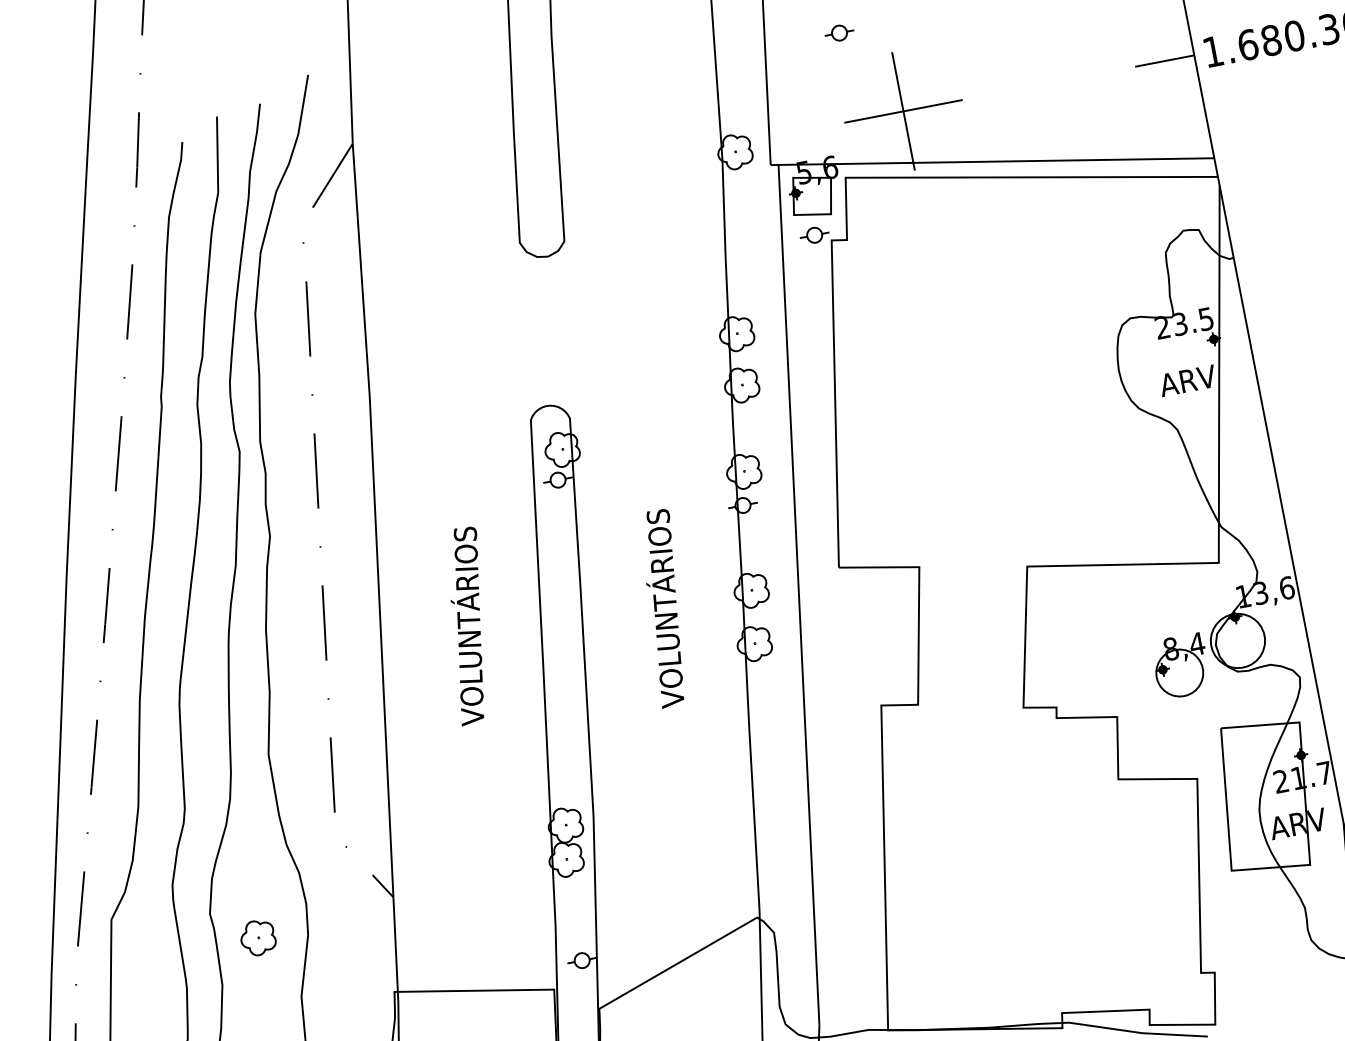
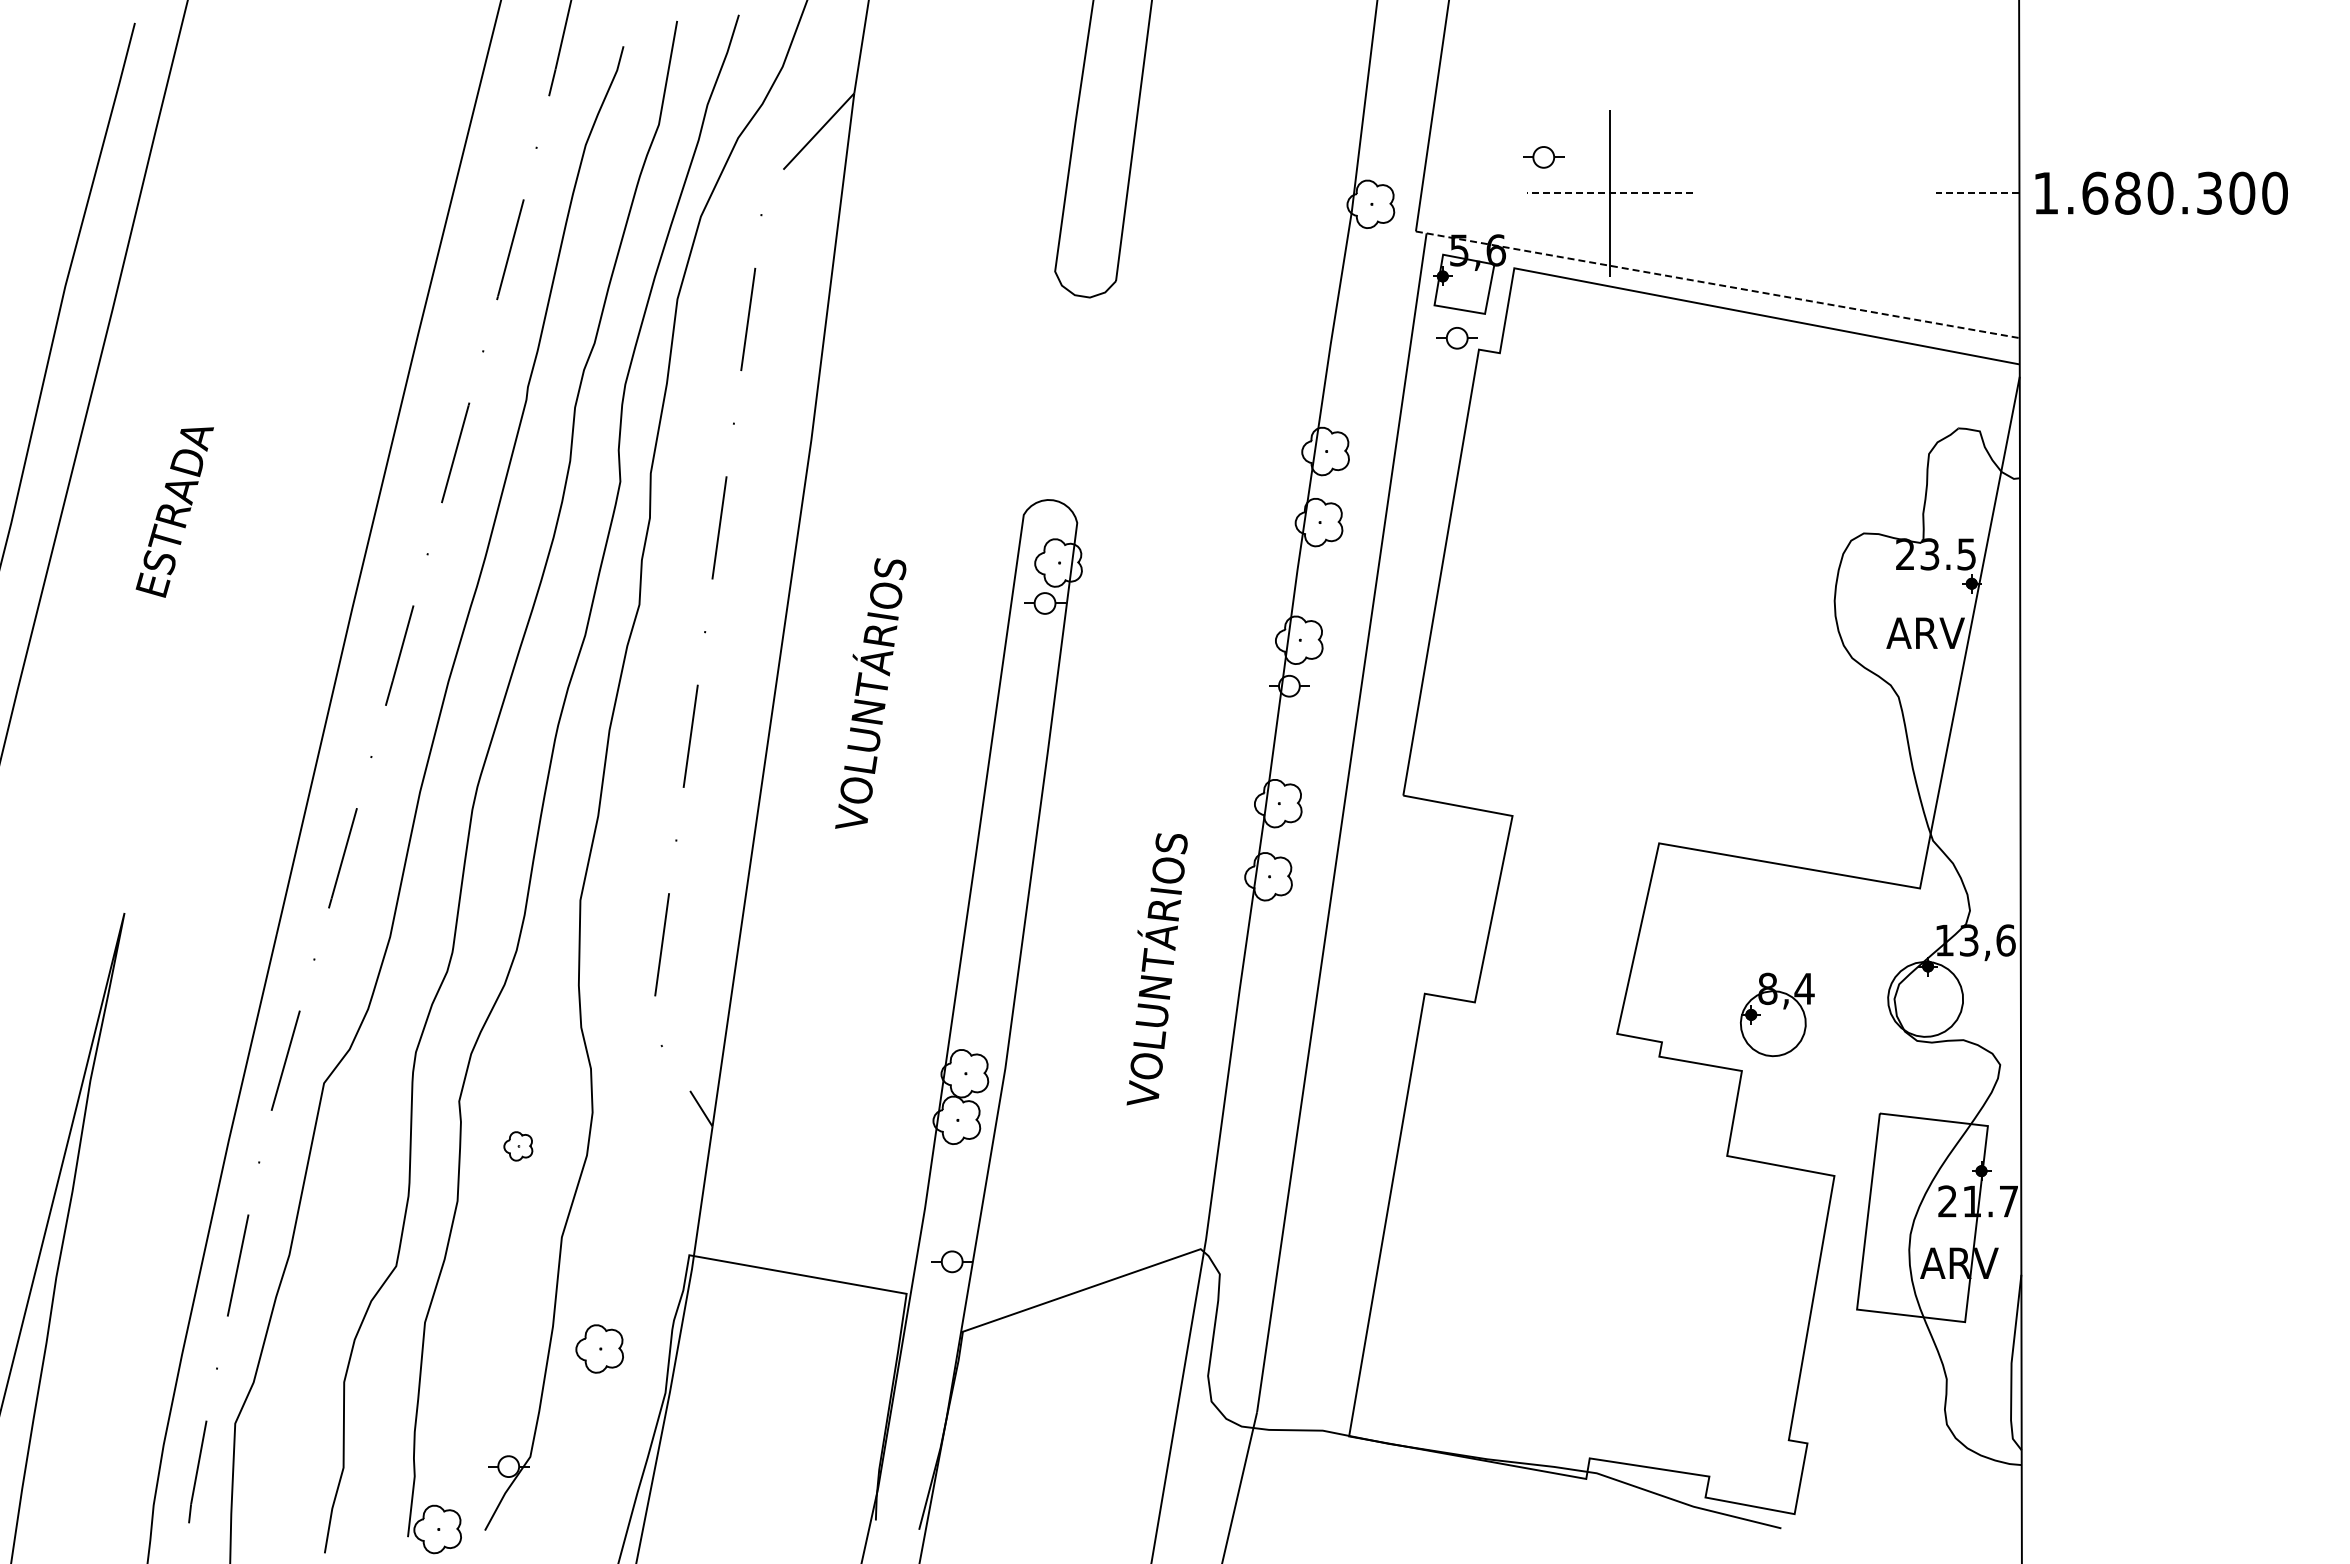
part: (839, 33) -> (1543, 157), moved
line: (1164, 61) -> (1977, 193), solid -> dashed
line: (903, 111) -> (1609, 193), solid -> dashed
line: (992, 161) -> (1717, 284), solid -> dashed
text: (664, 608) -> (1156, 969), moved
text: (468, 625) -> (870, 693), moved
part: (1181, 665) -> (1777, 1014), moved
part: (258, 938) -> (518, 1146), size x0.6

